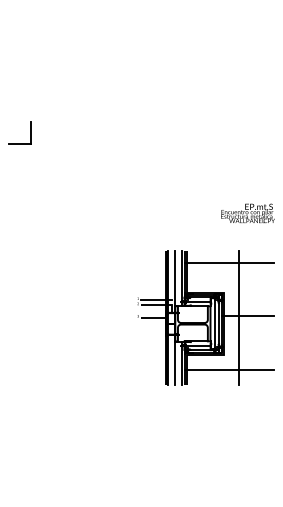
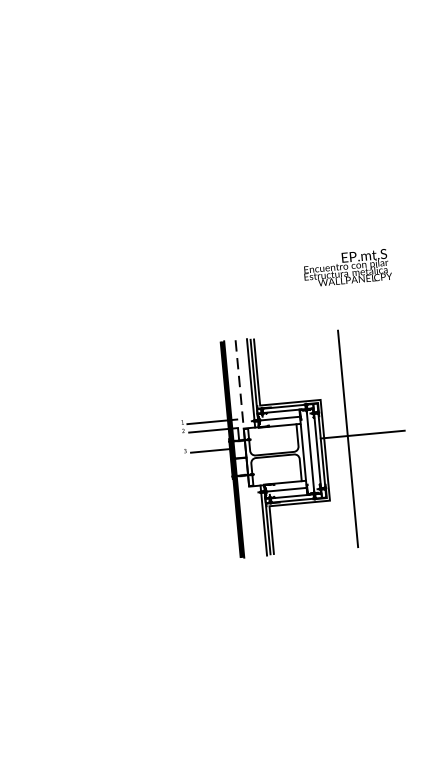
line: (228, 262) -> (323, 350), removed
line: (175, 279) -> (240, 385), solid -> dashed
line: (175, 362) -> (252, 520), removed
line: (228, 369) -> (339, 523), removed

